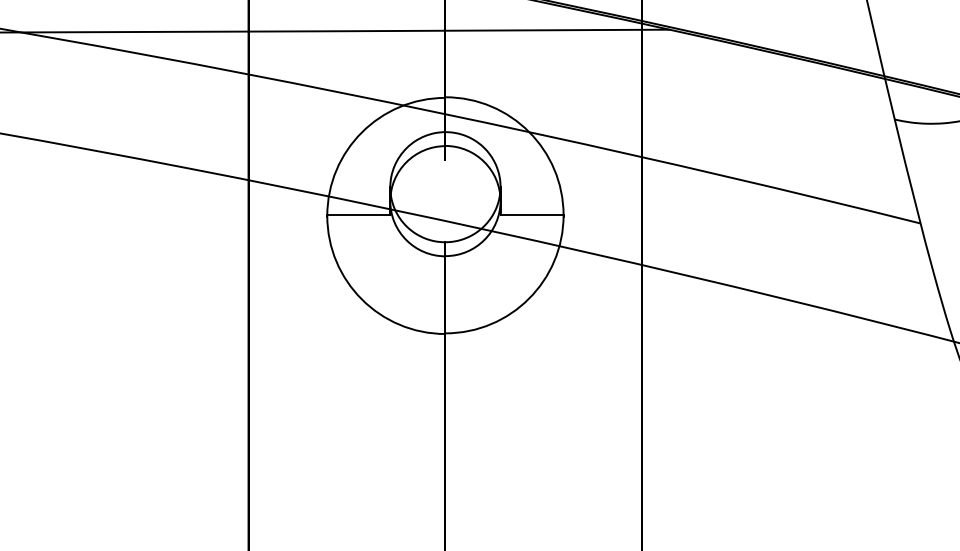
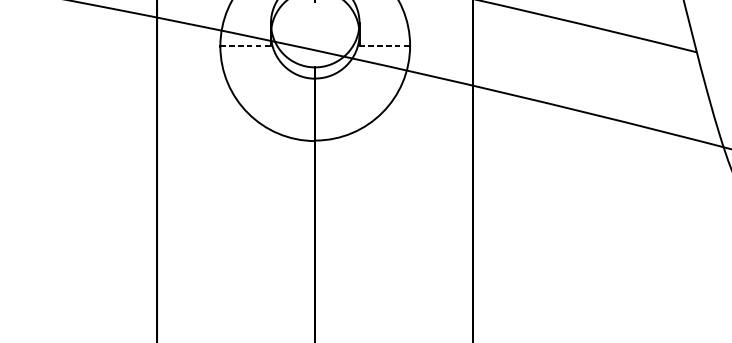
line: (358, 215) -> (245, 45), solid -> dashed
line: (532, 215) -> (385, 45), solid -> dashed

